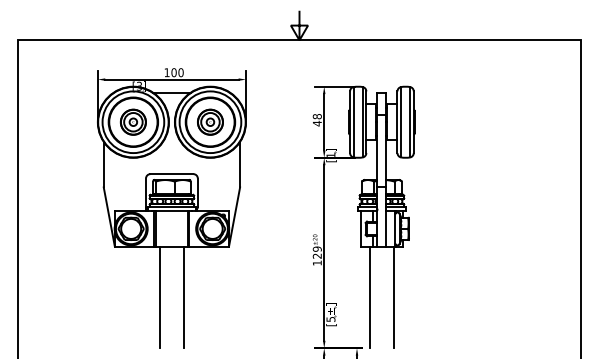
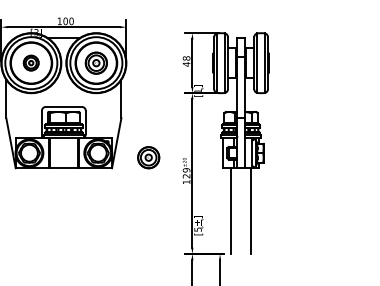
part: (132, 121) -> (30, 62), size x0.7
part: (272, 233) -> (148, 157), added
line: (160, 297) -> (54, 211), removed
line: (183, 297) -> (73, 211), removed

